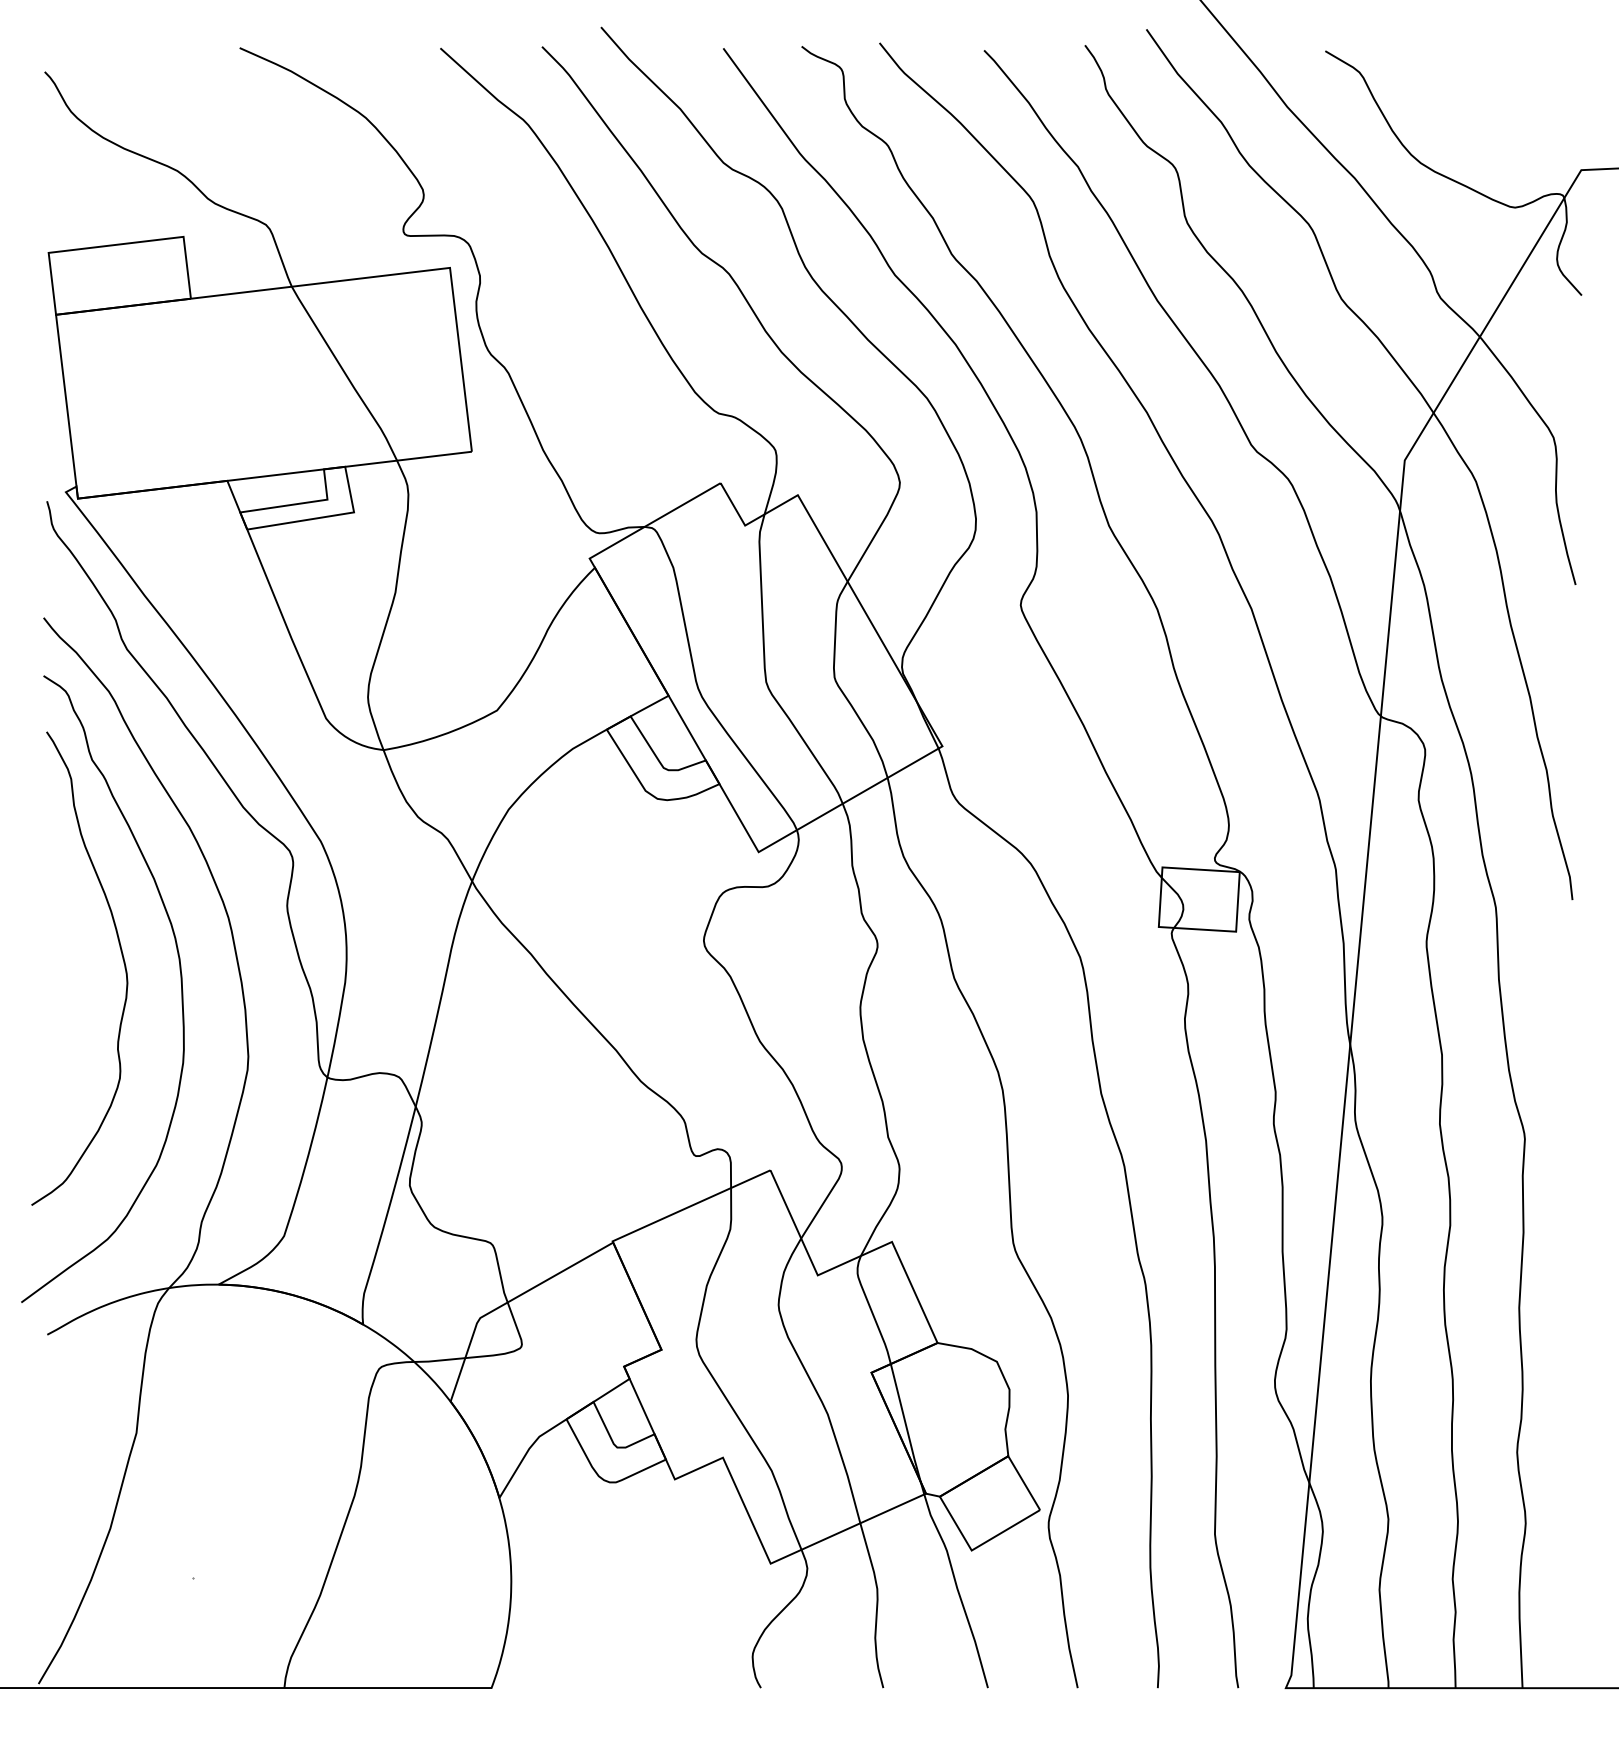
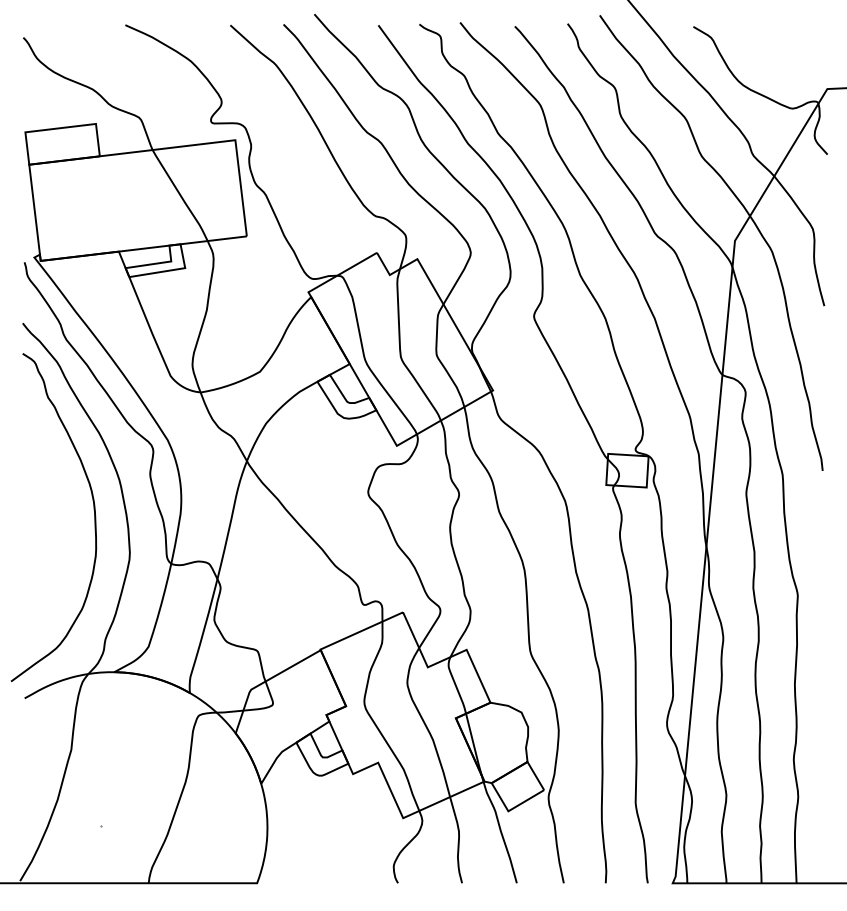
curve: (121, 960) -> (63, 502), removed

